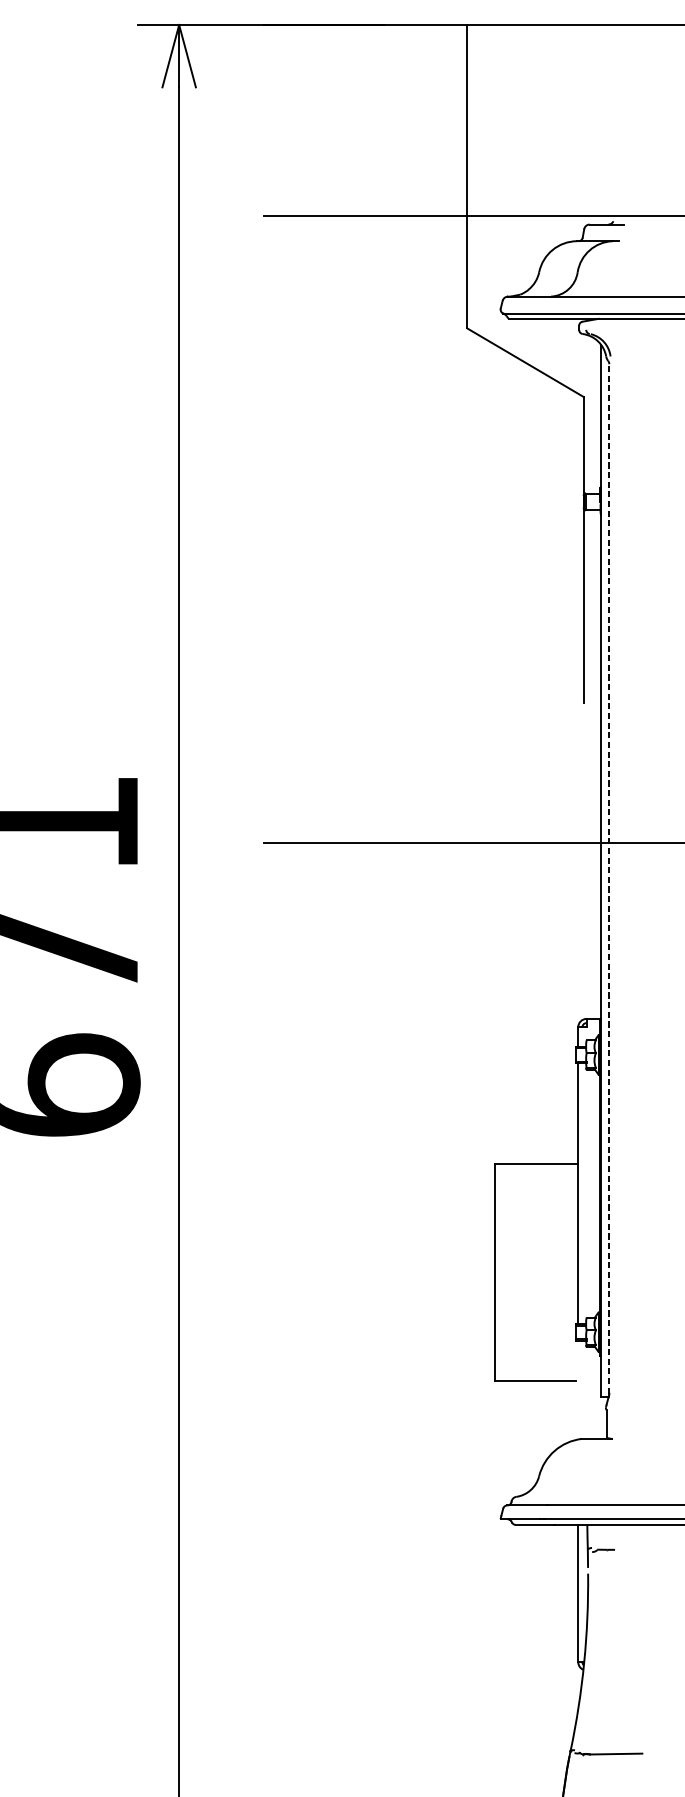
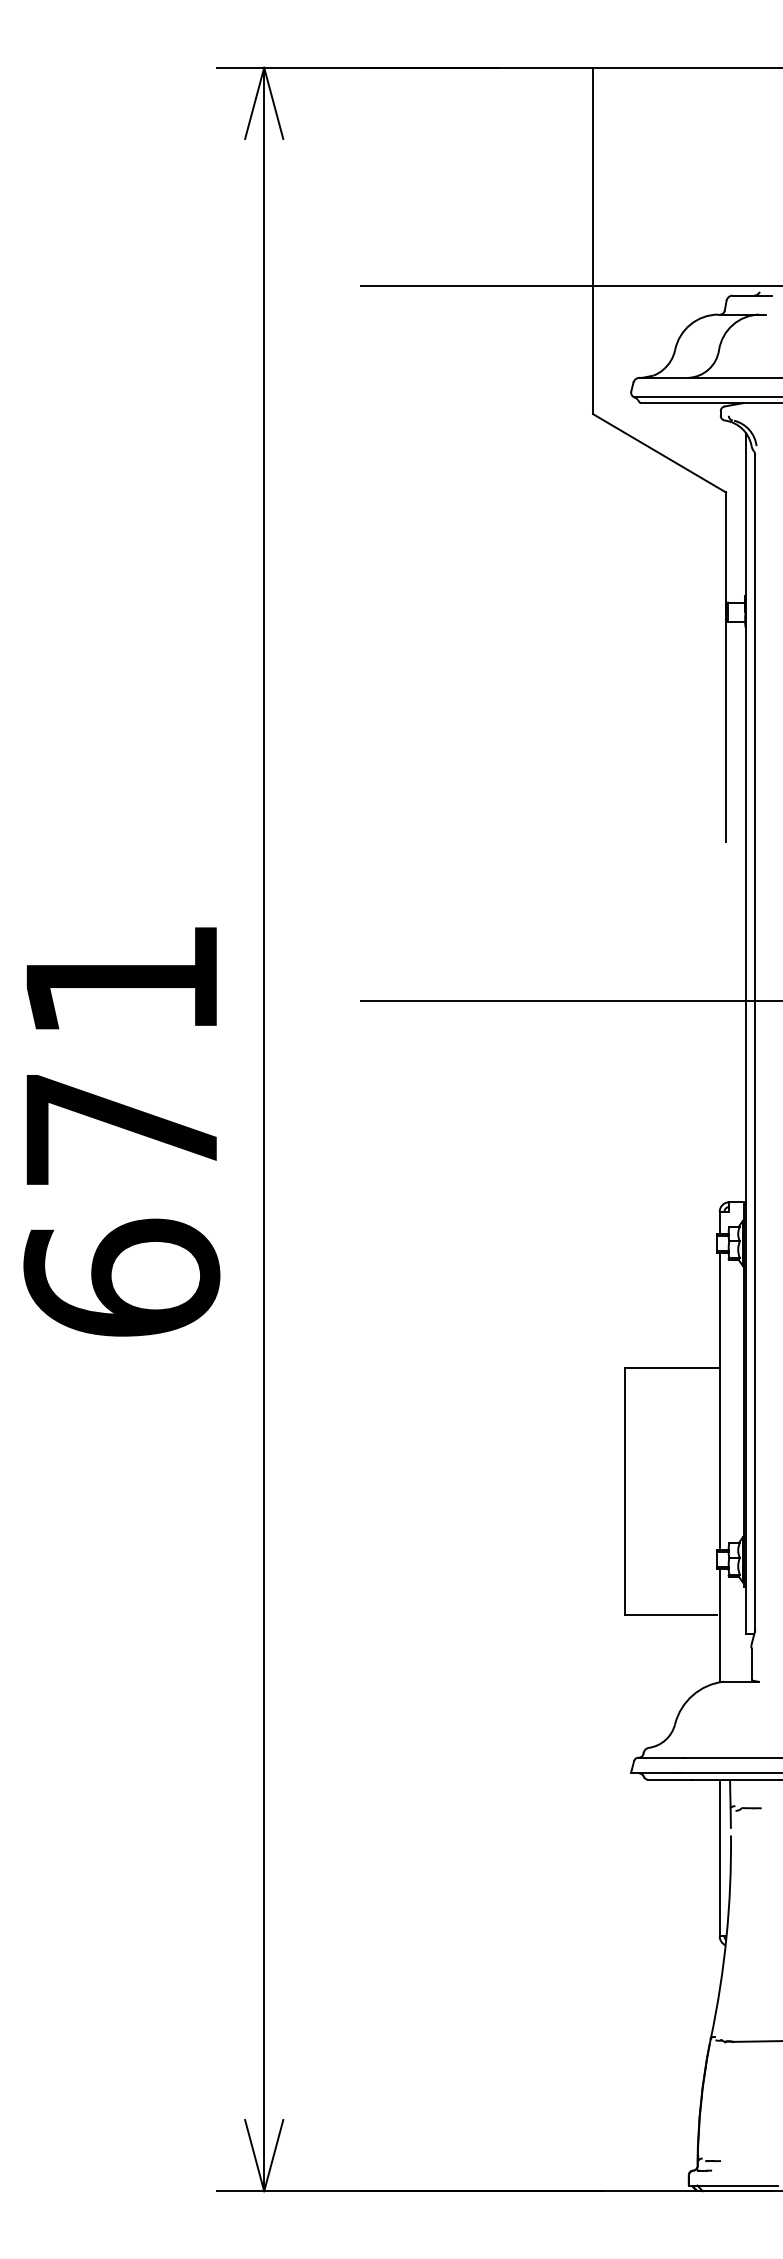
line: (609, 878) -> (755, 1042), dashed -> solid
line: (578, 1389) -> (719, 1625), added

